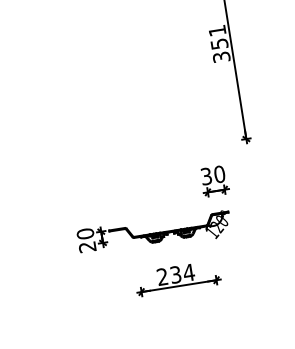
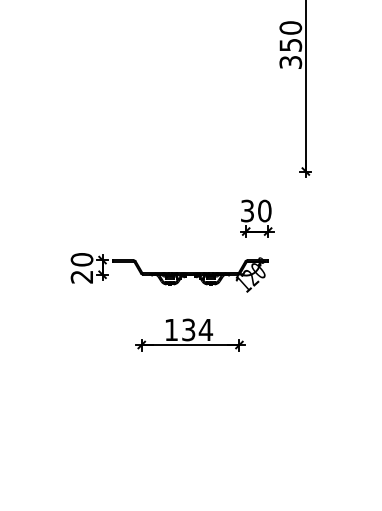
text: (217, 30) -> (290, 27), 351 -> 350
text: (162, 276) -> (171, 329), 234 -> 134

